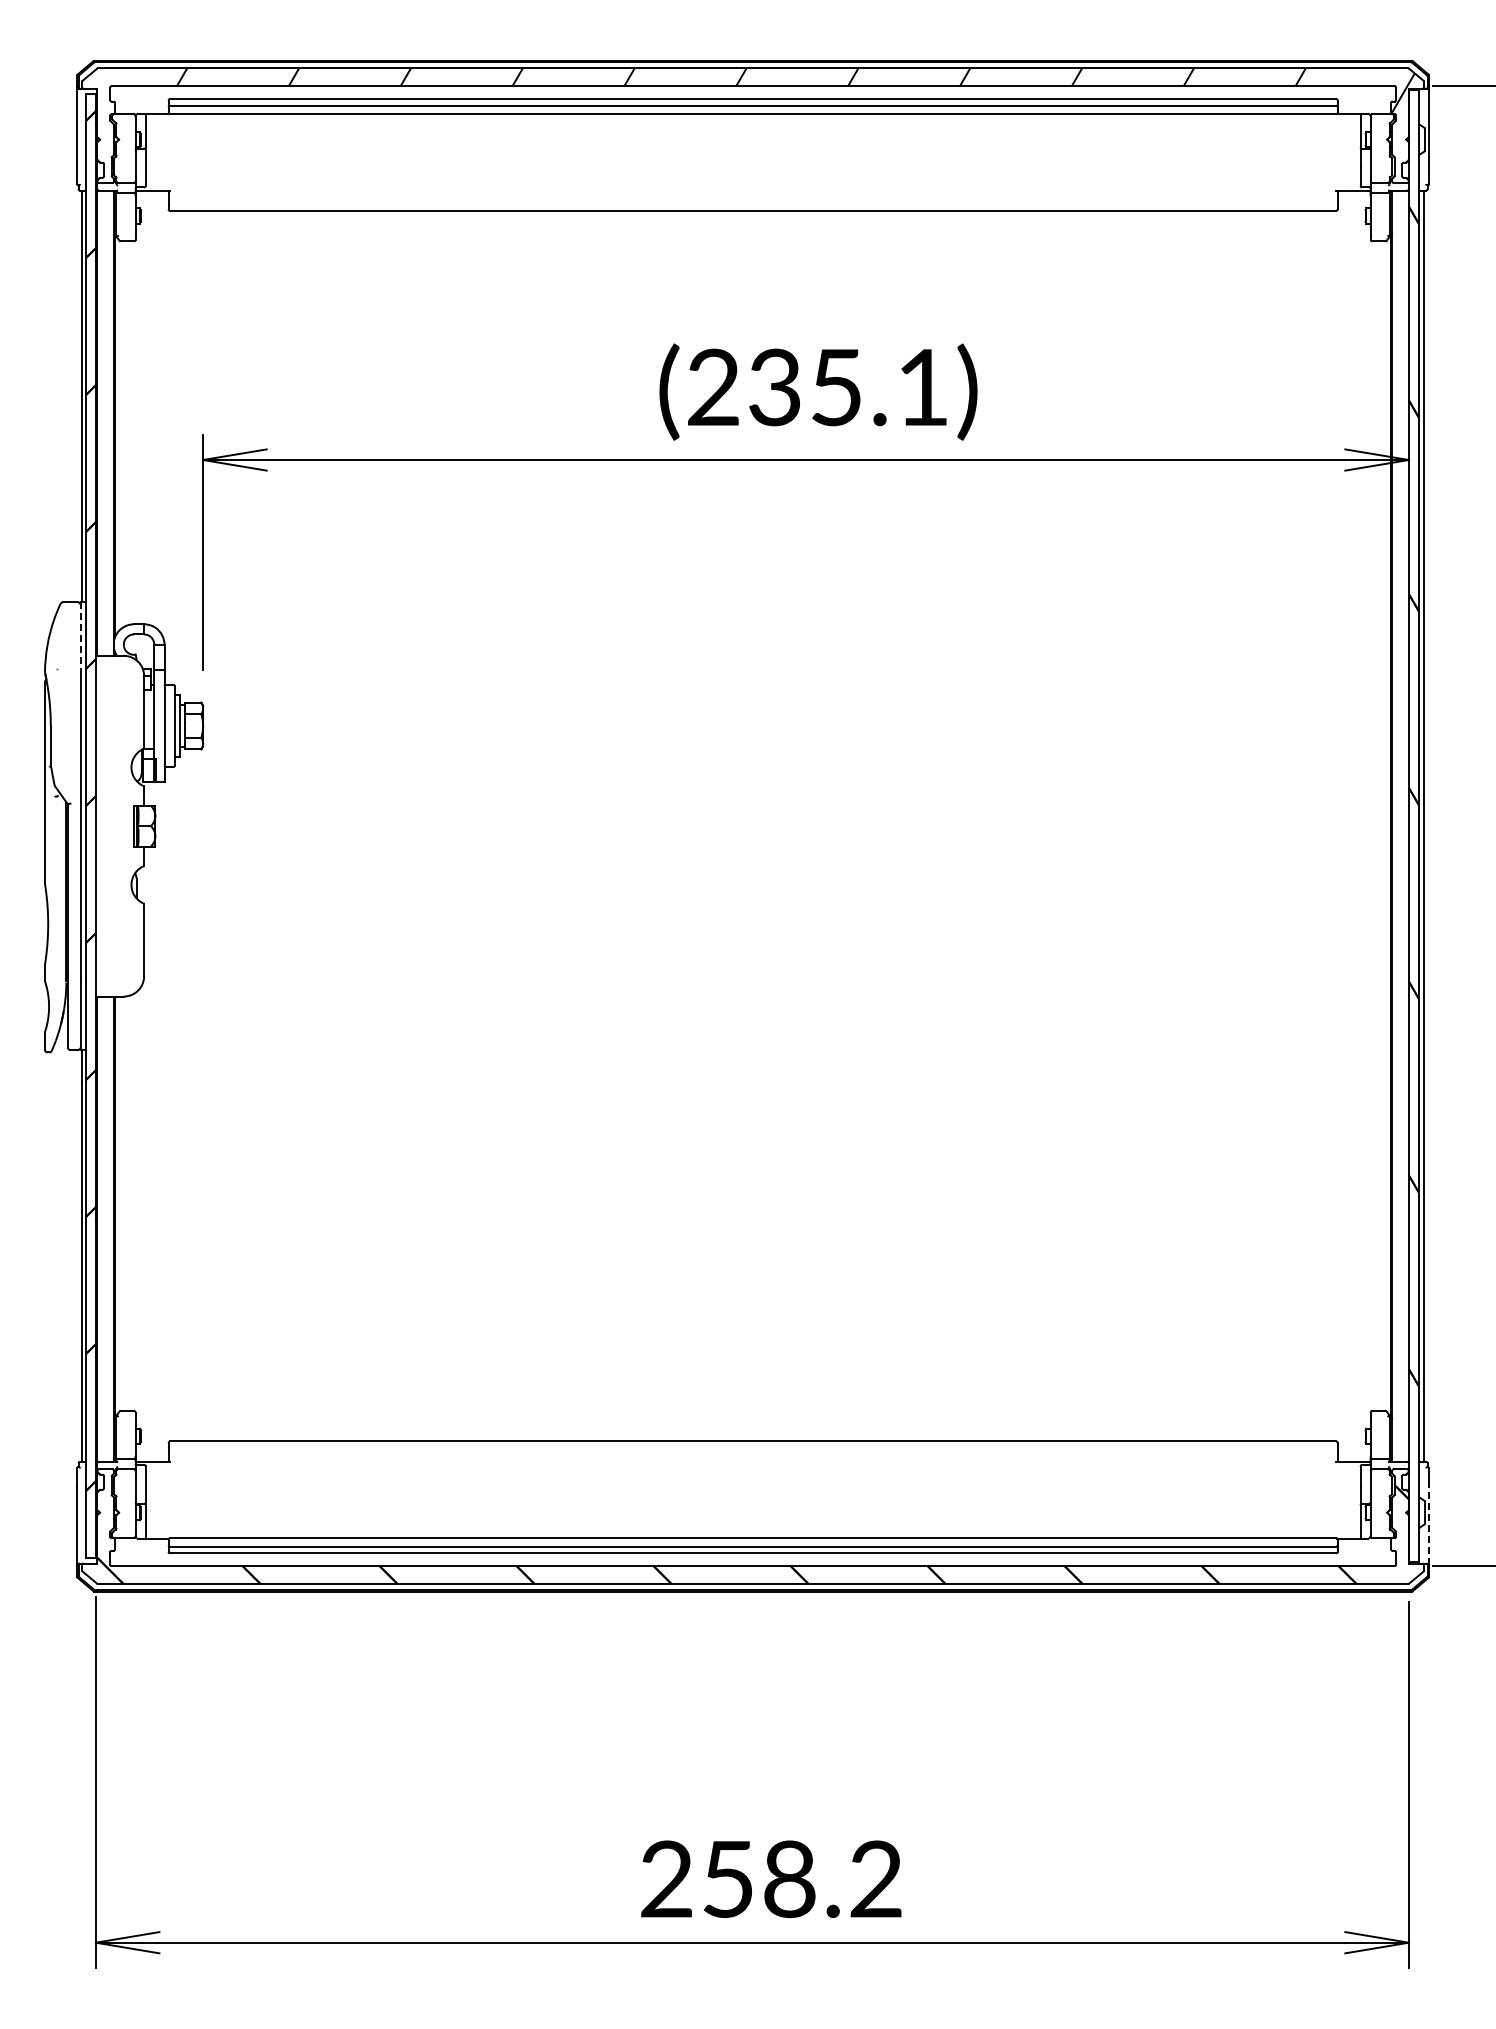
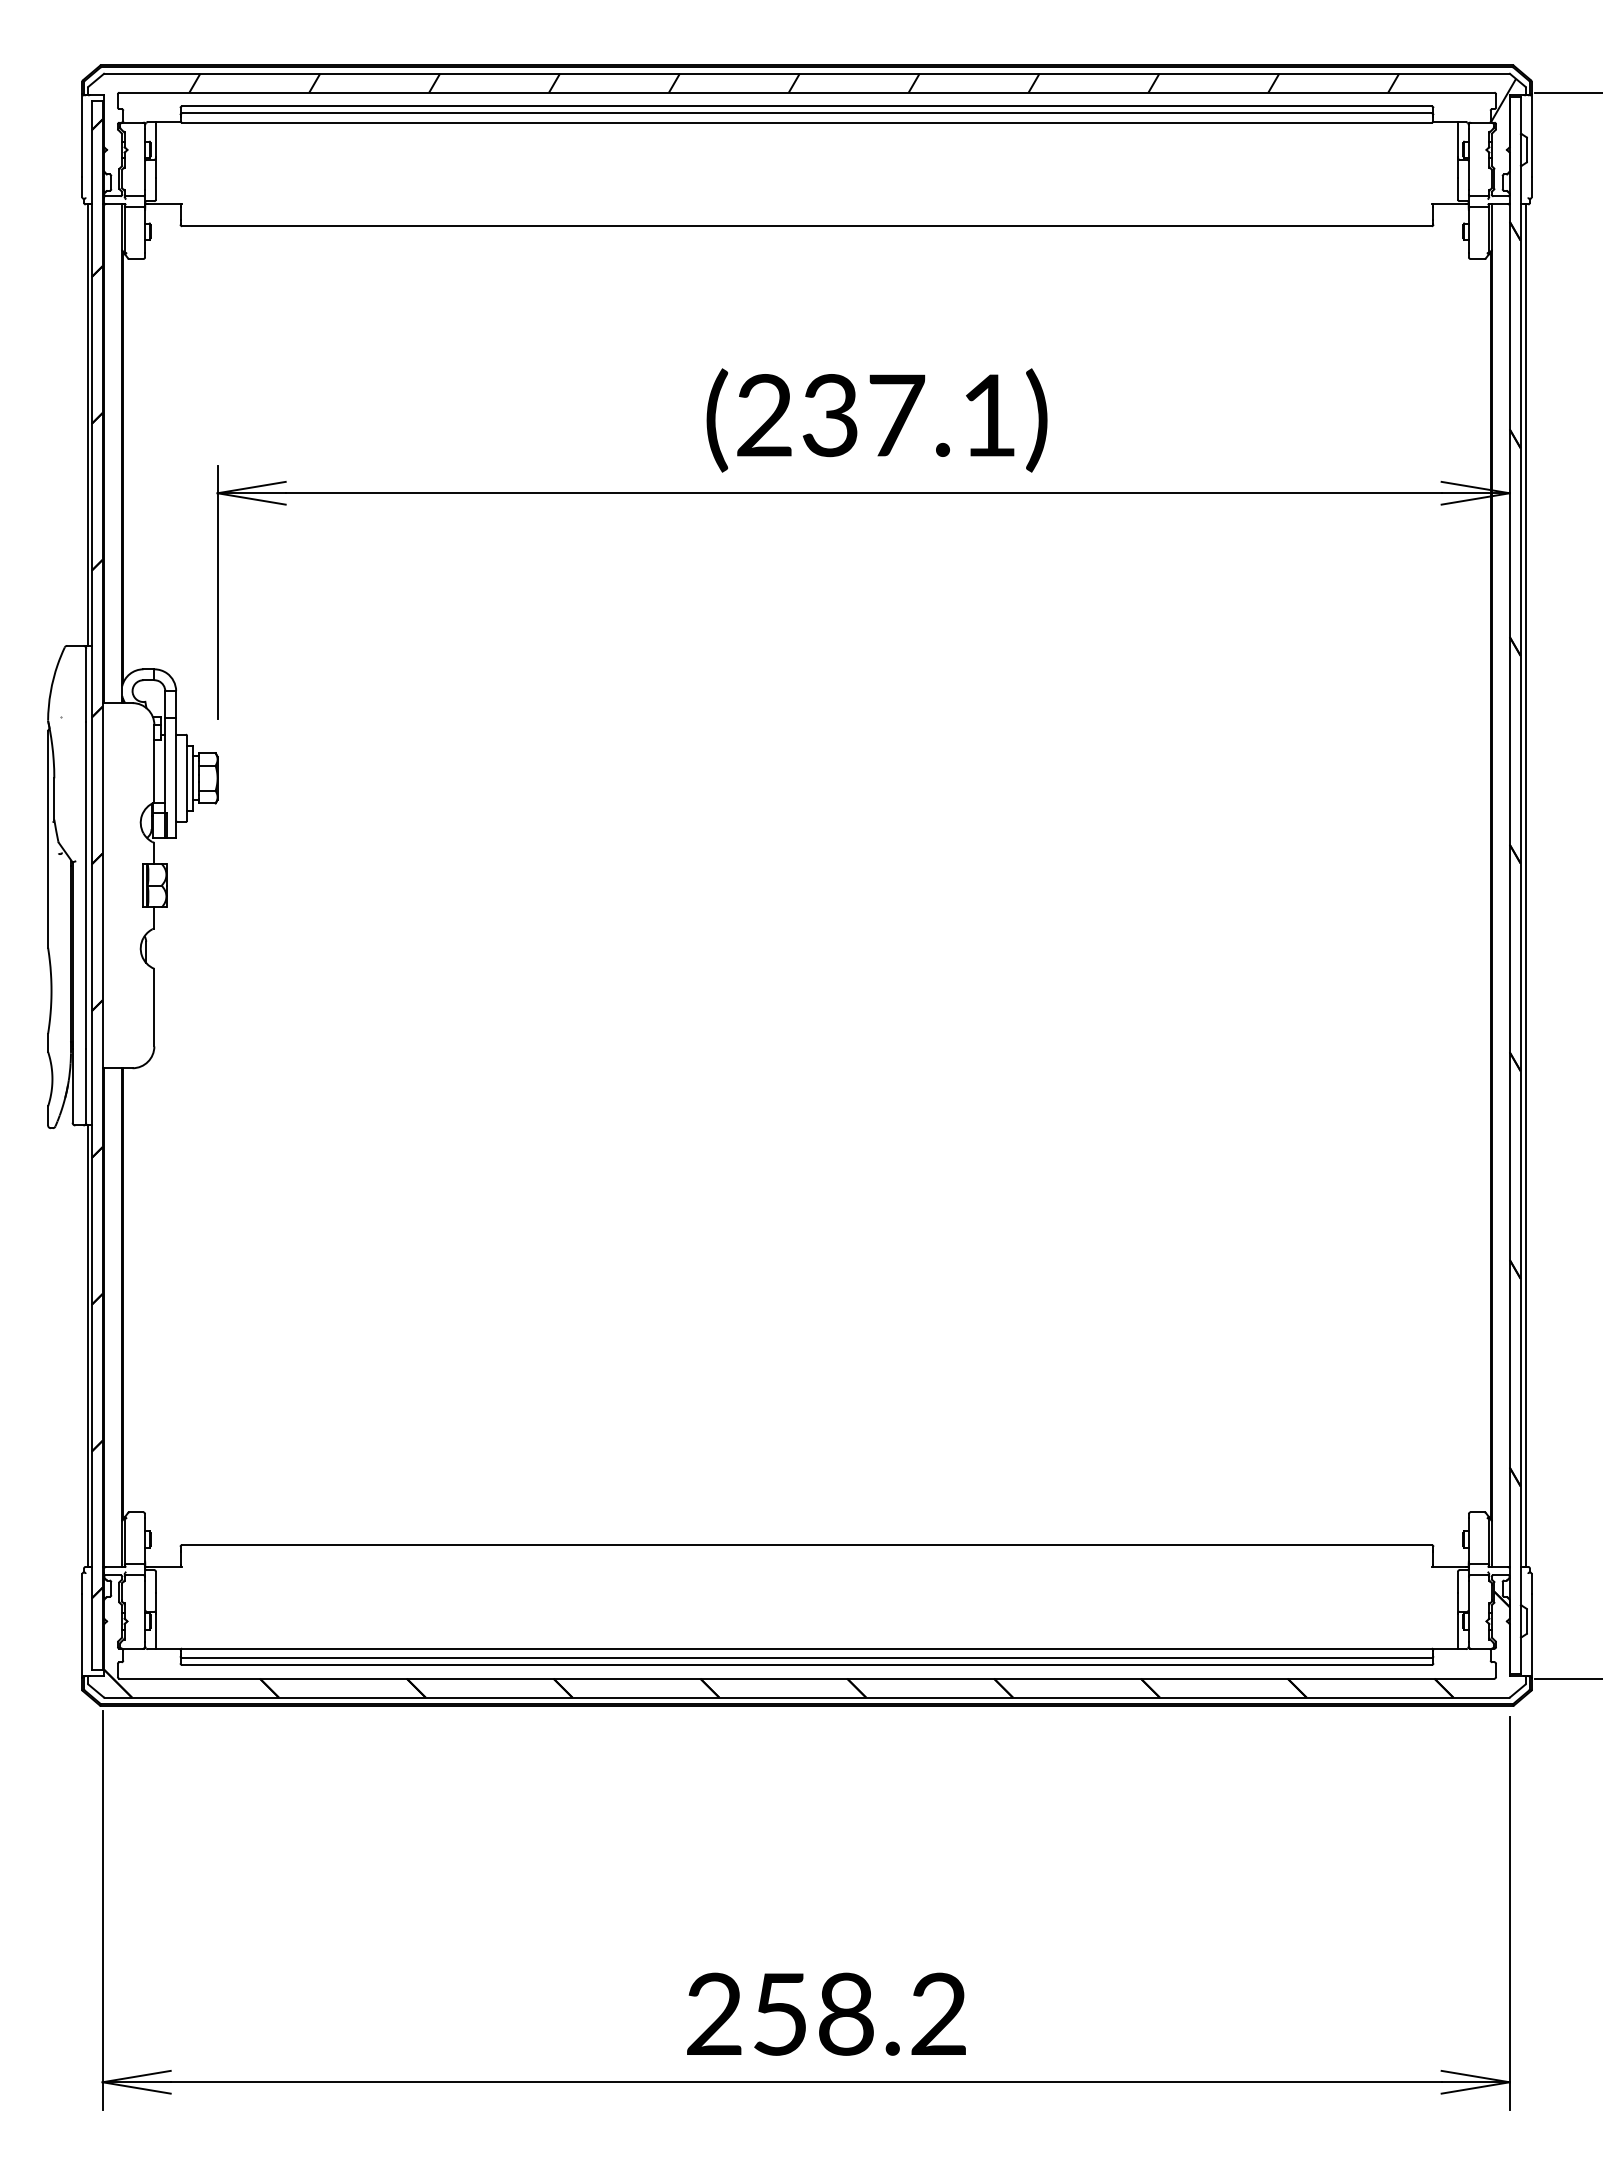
text: (837, 387) -> (897, 415), (235.1) -> (237.1)
line: (80, 638) -> (86, 684), dashed -> solid
line: (1429, 1526) -> (1531, 1636), dashed -> solid

